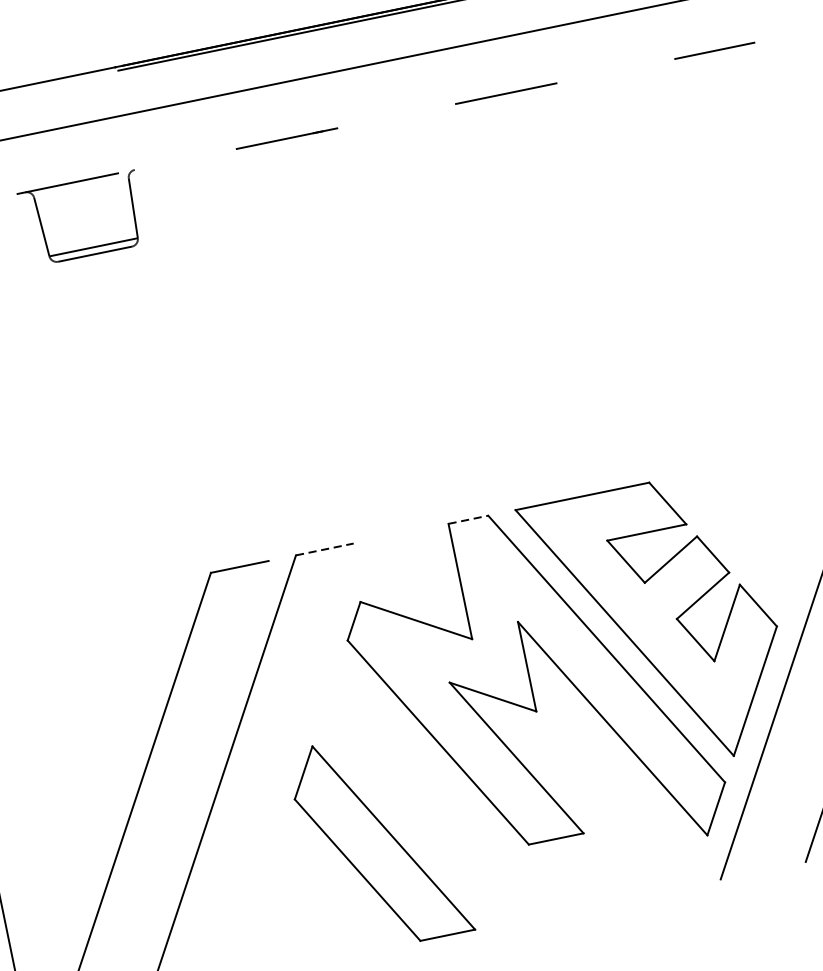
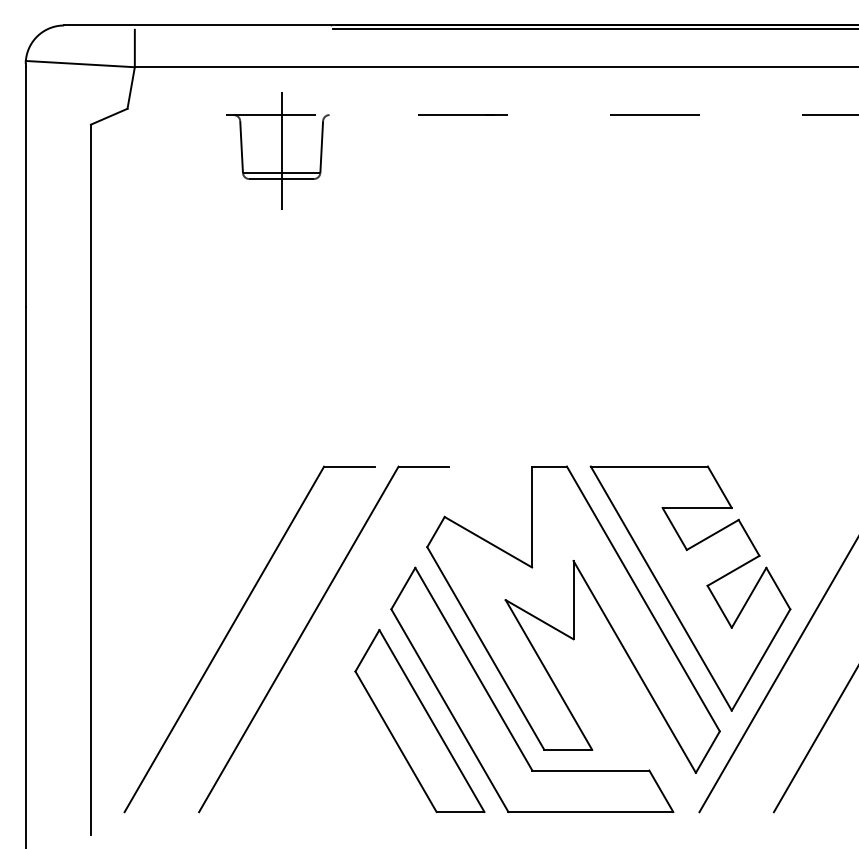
line: (88, 222) -> (281, 151), added
line: (469, 519) -> (550, 466), dashed -> solid
line: (325, 549) -> (424, 466), dashed -> solid
part: (467, 809) -> (498, 709), added

